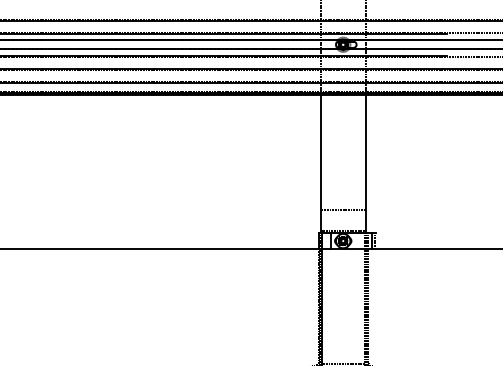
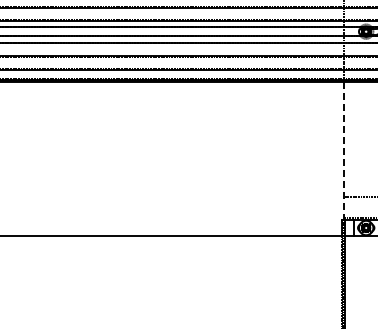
line: (320, 164) -> (343, 151), solid -> dashed

